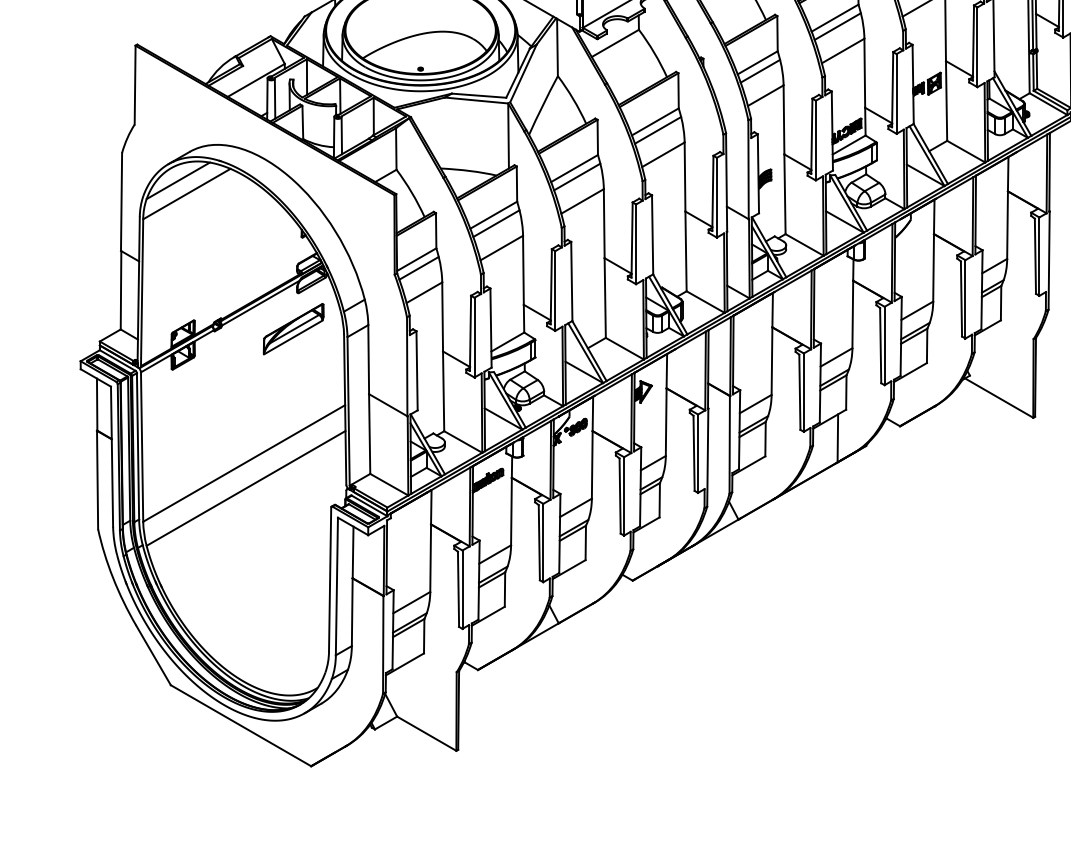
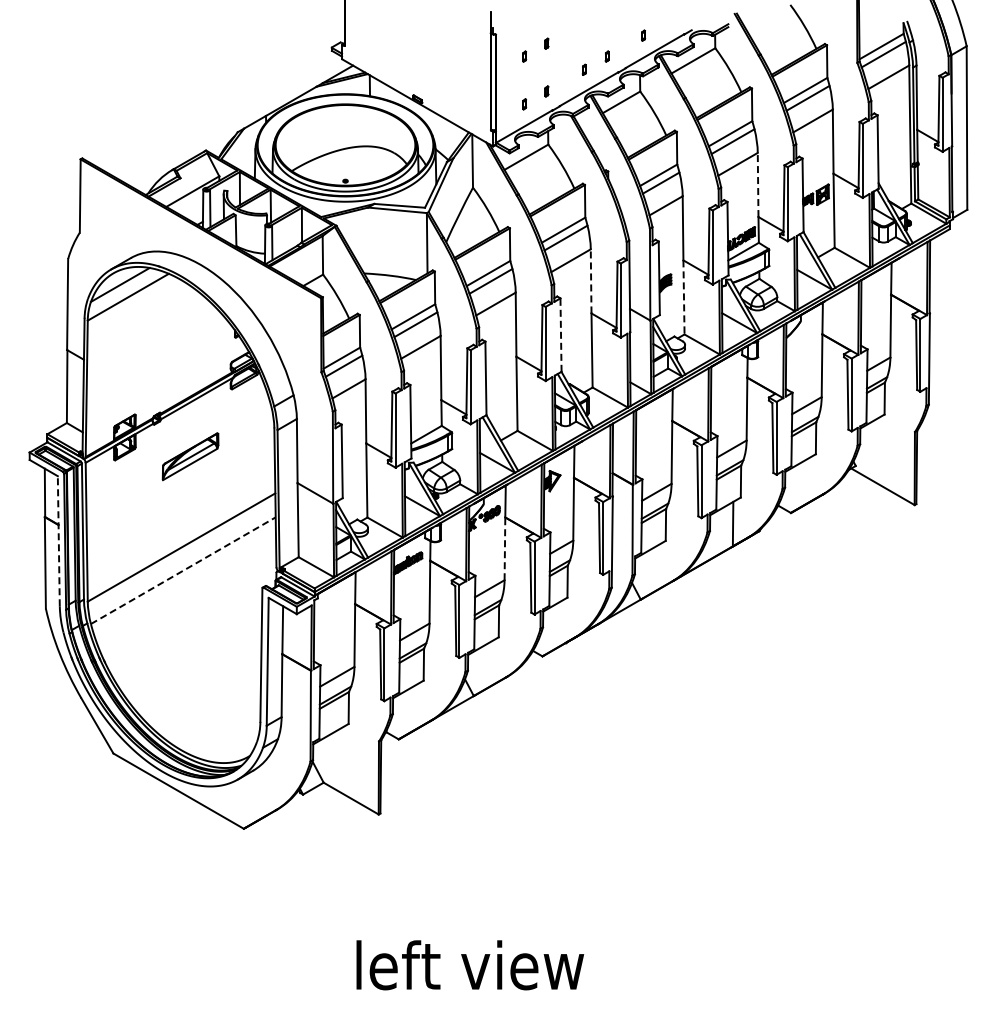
line: (865, 72) -> (758, 184), solid -> dashed
line: (685, 176) -> (591, 280), solid -> dashed
line: (784, 194) -> (683, 297), solid -> dashed
line: (653, 235) -> (561, 335), solid -> dashed
part: (293, 328) -> (190, 456), moved
line: (111, 455) -> (58, 540), solid -> dashed
line: (591, 464) -> (504, 548), solid -> dashed
line: (246, 488) -> (183, 570), solid -> dashed

